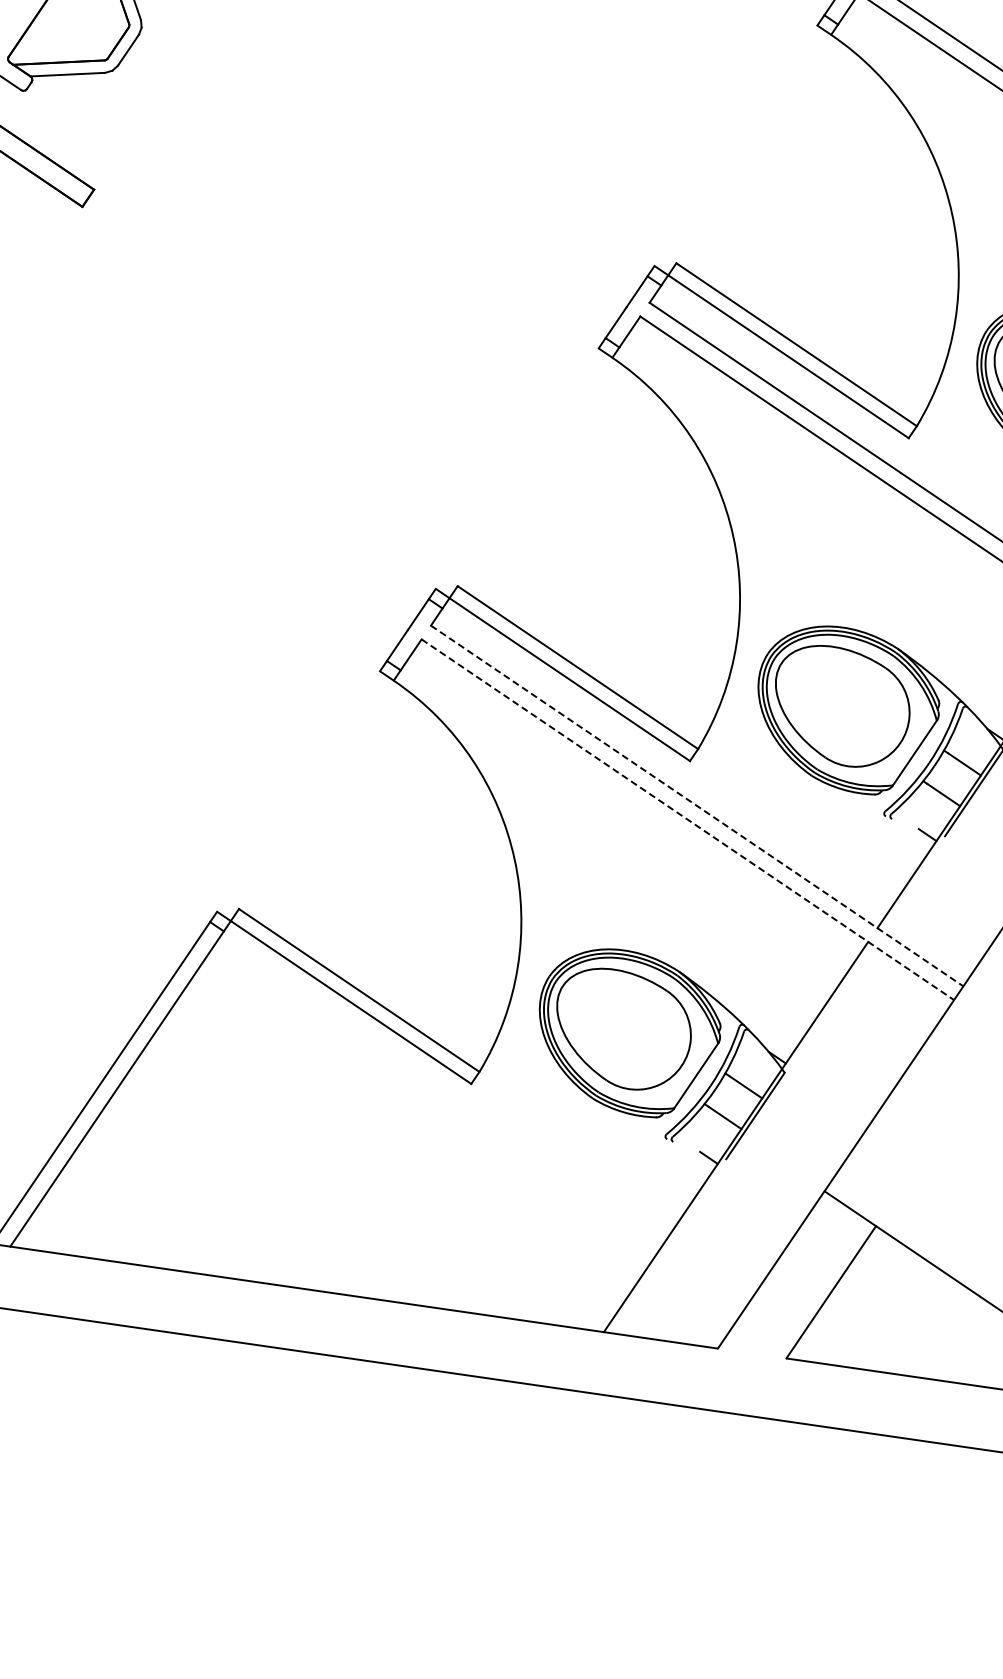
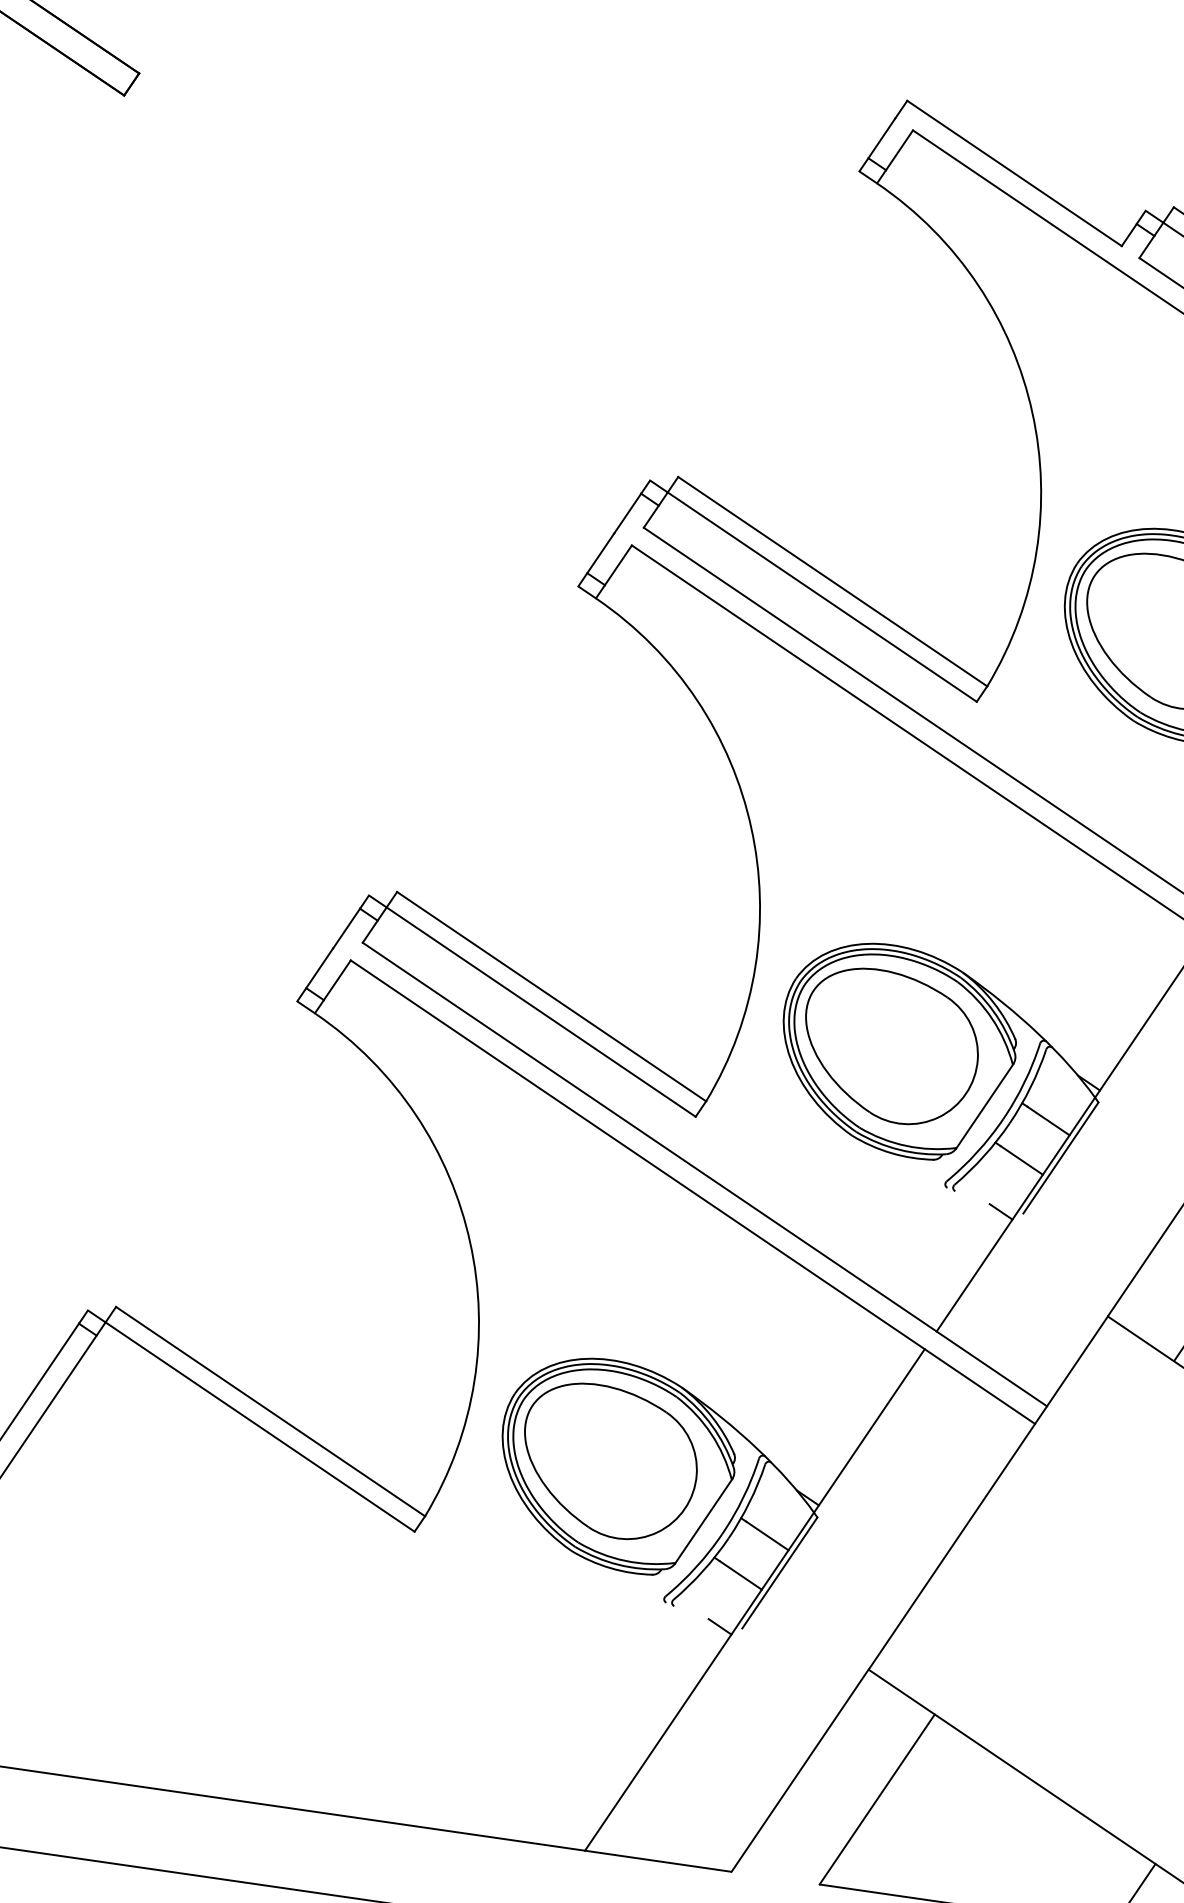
line: (697, 806) -> (705, 1175), dashed -> solid
line: (687, 819) -> (692, 1191), dashed -> solid

